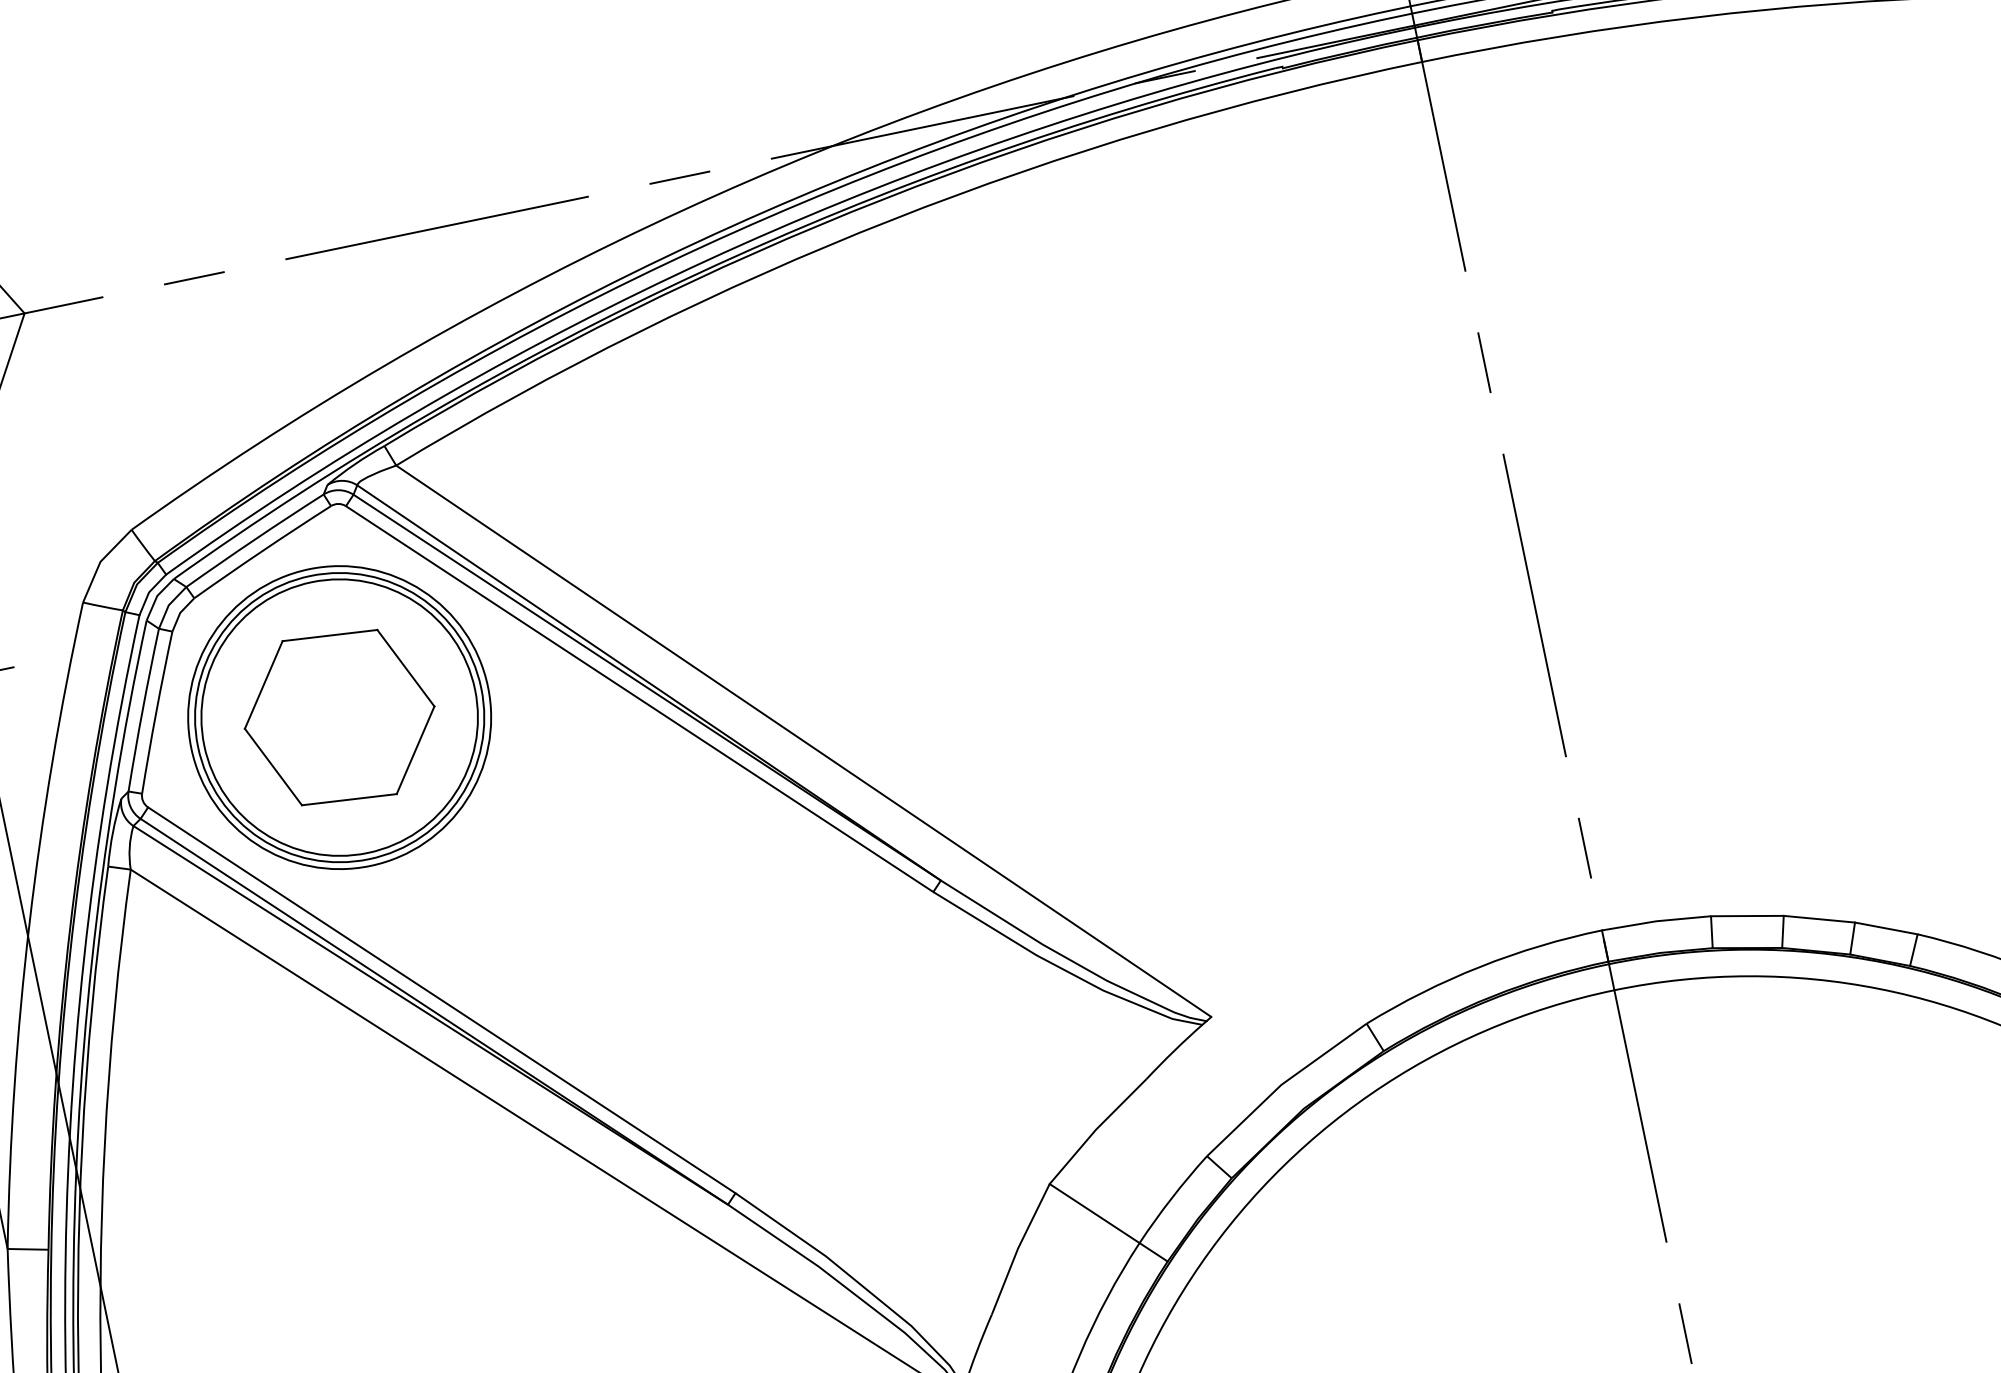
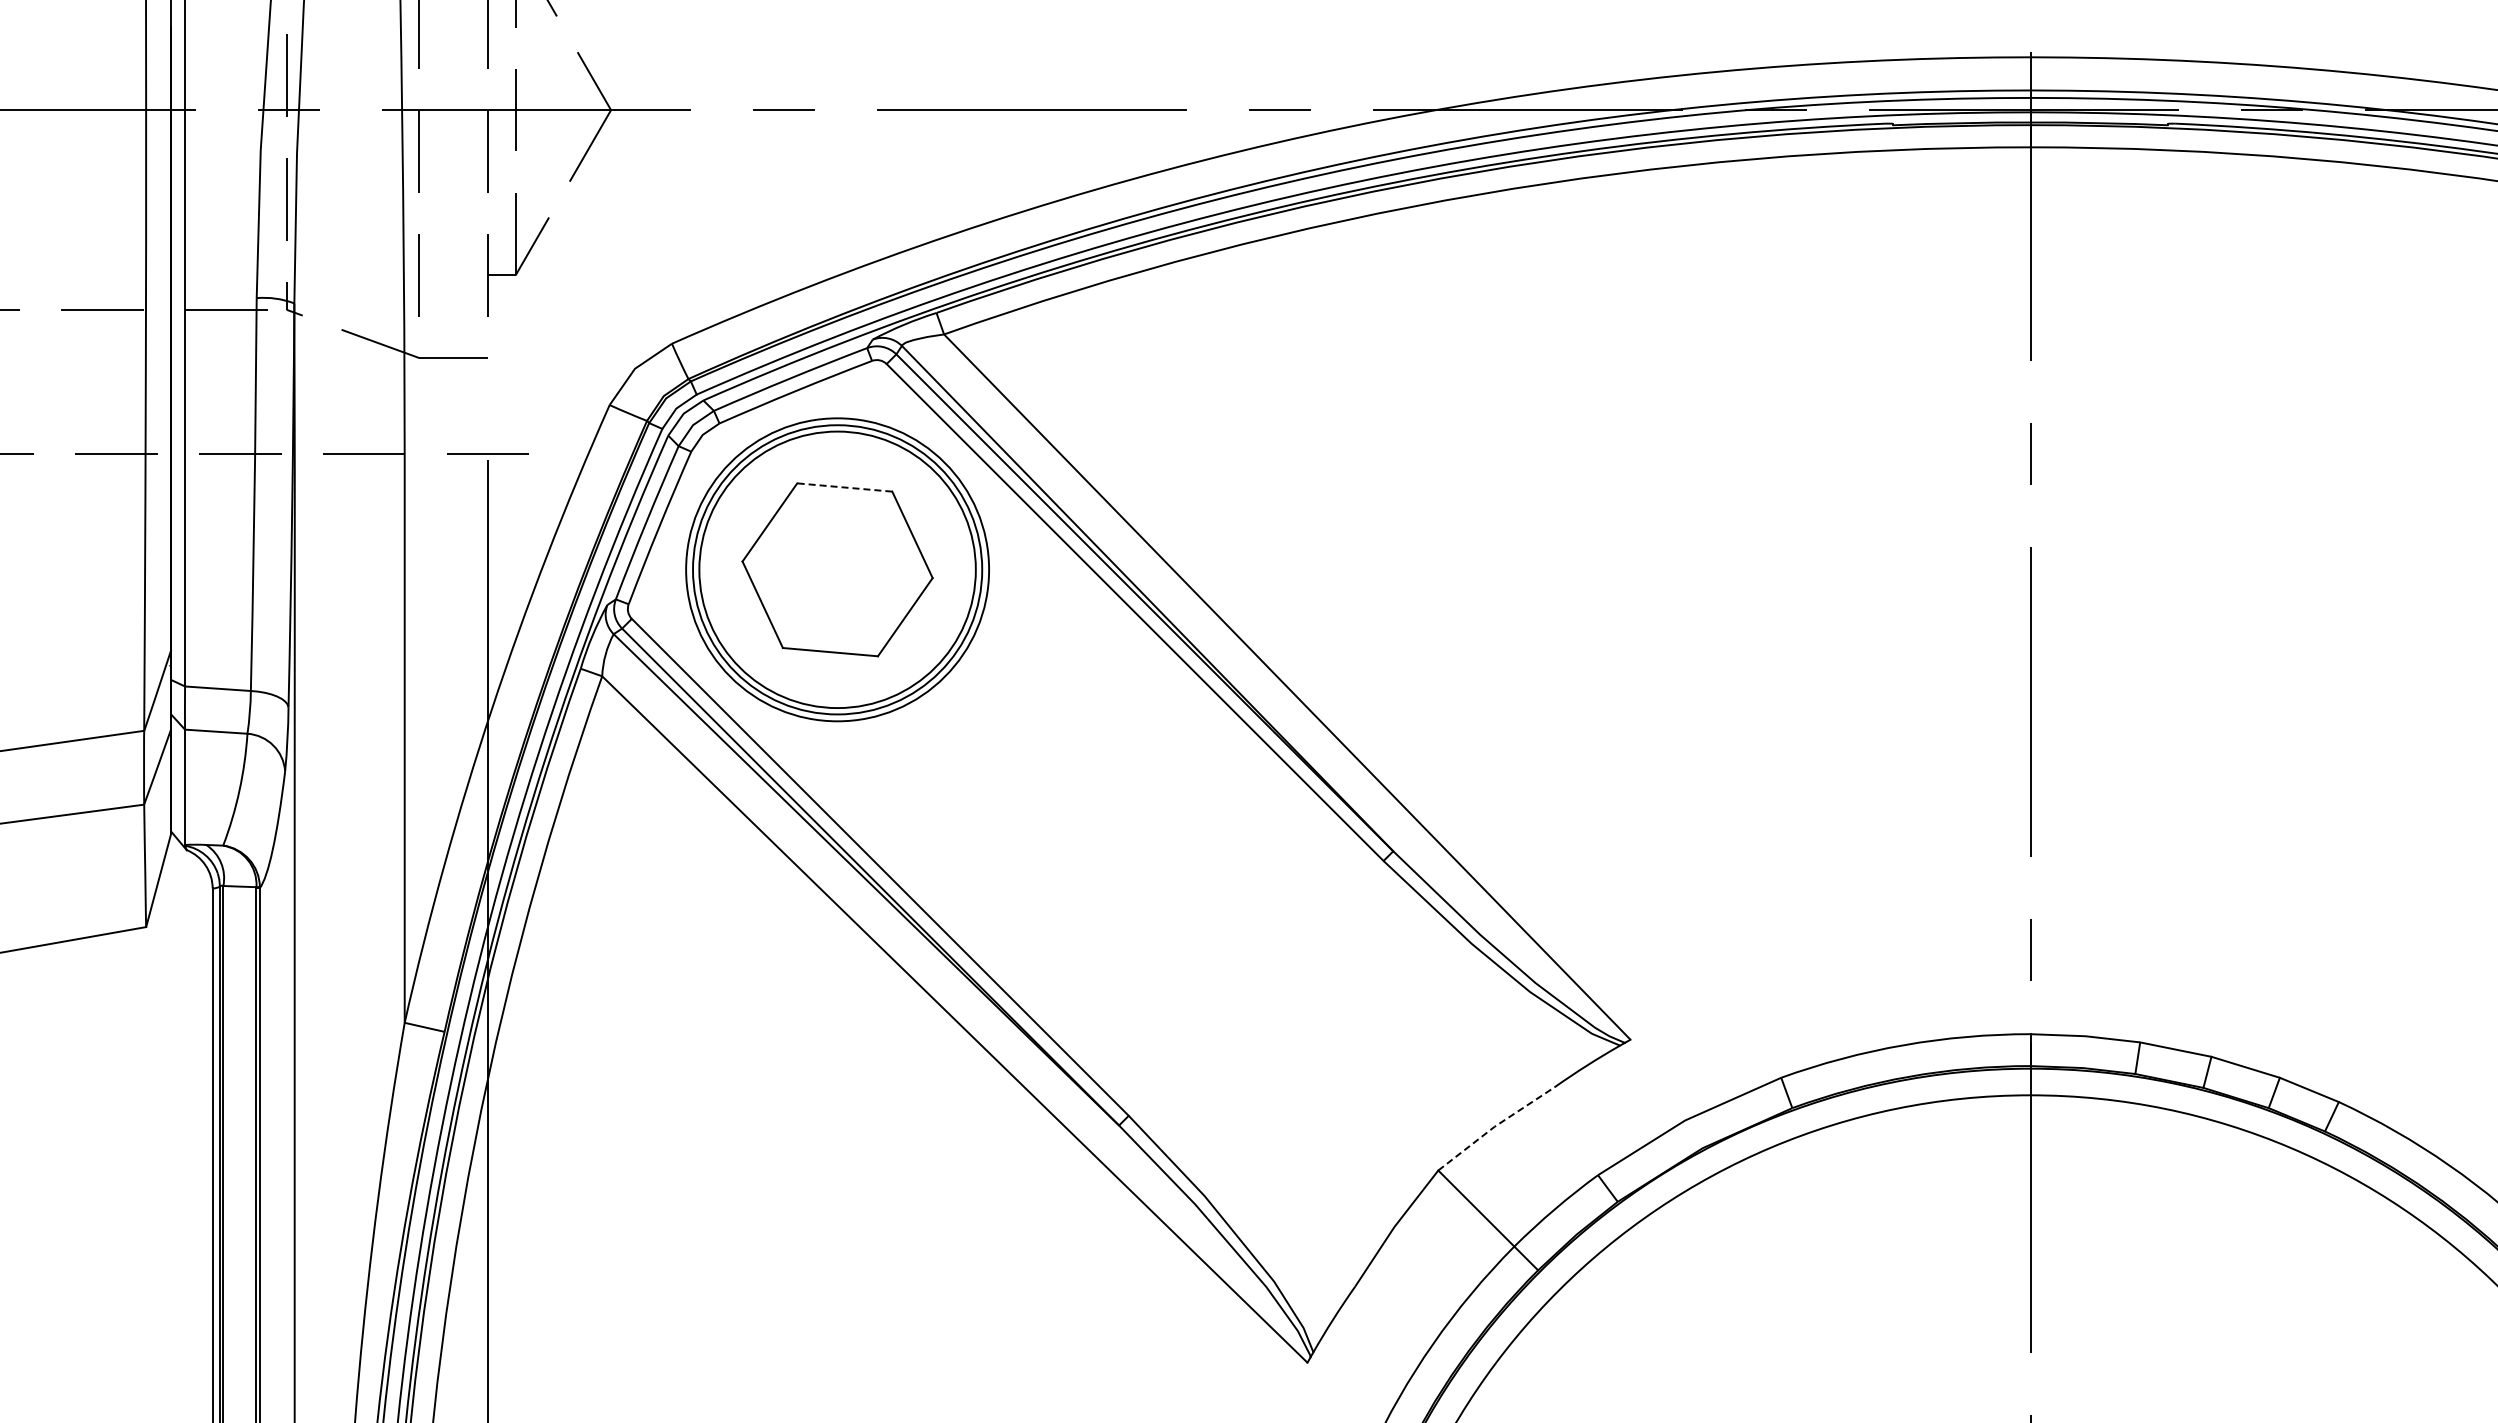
line: (329, 635) -> (844, 487), solid -> dashed
line: (1095, 1129) -> (1494, 1126), solid -> dashed

